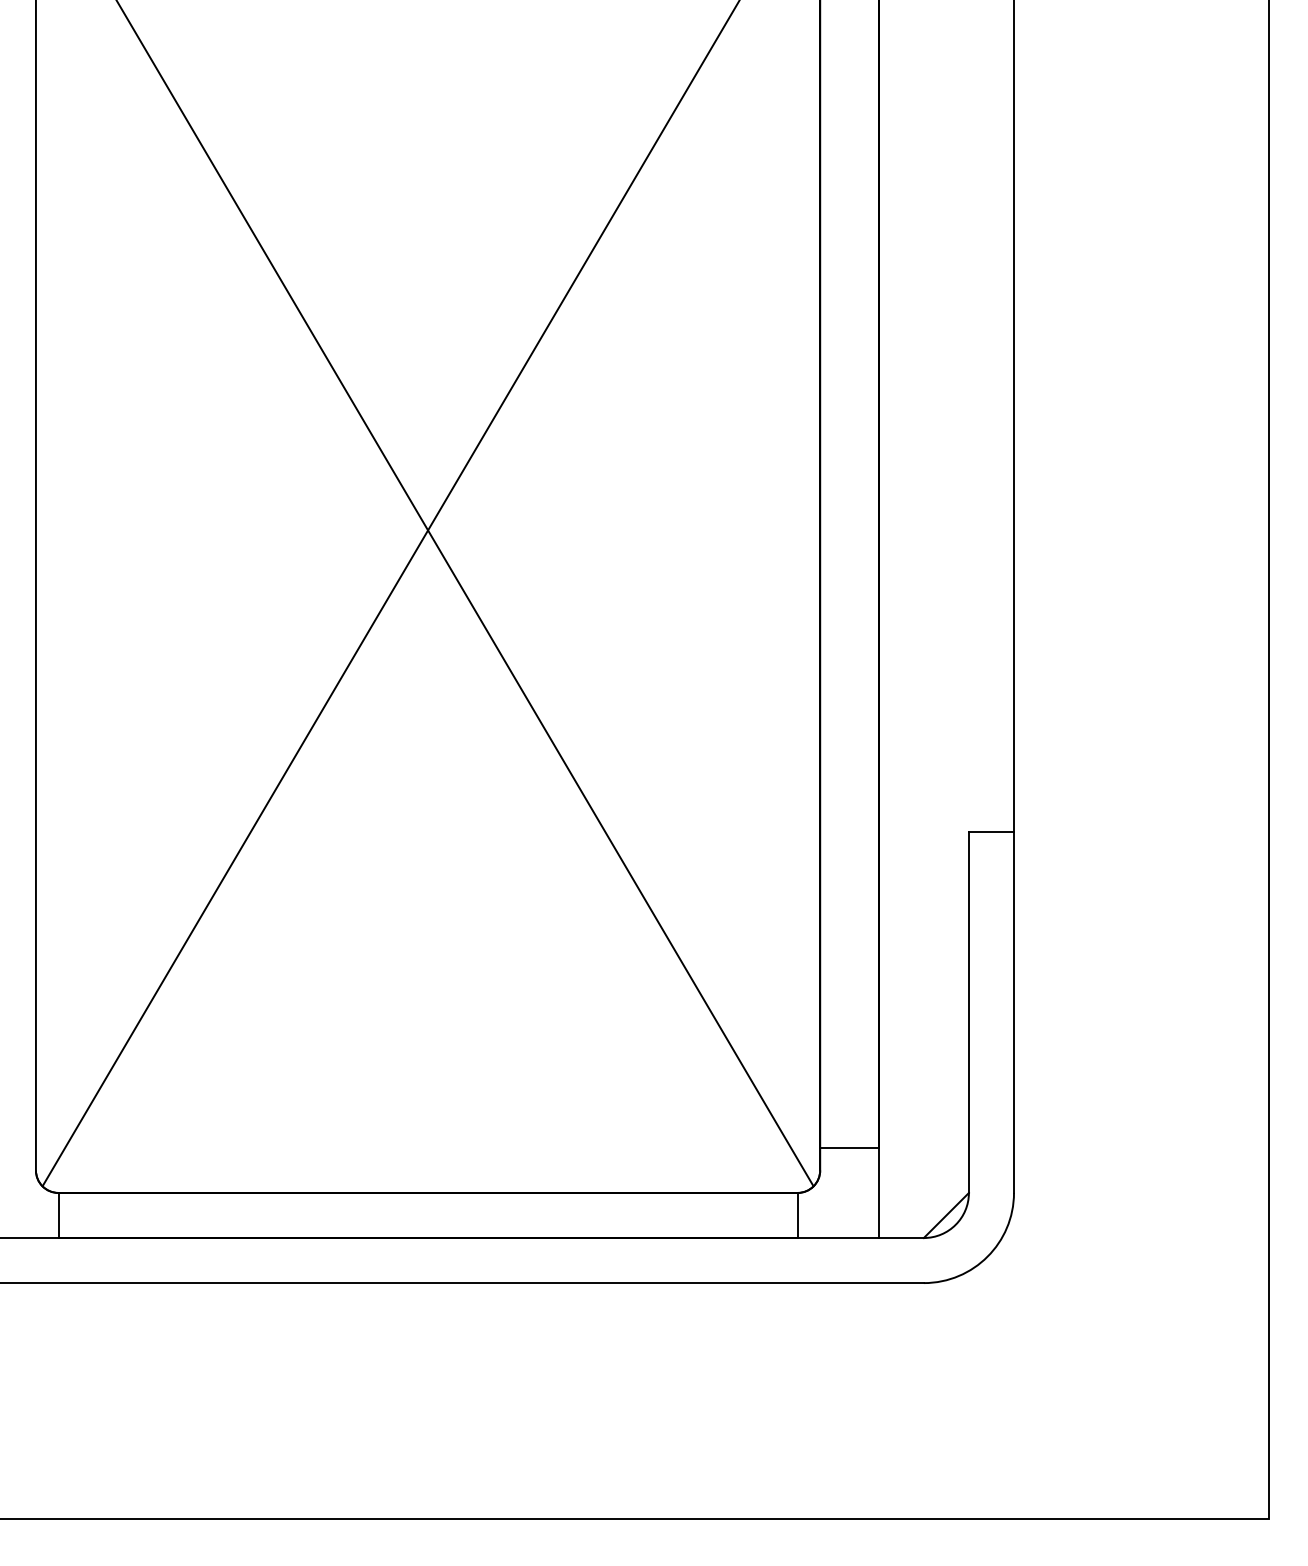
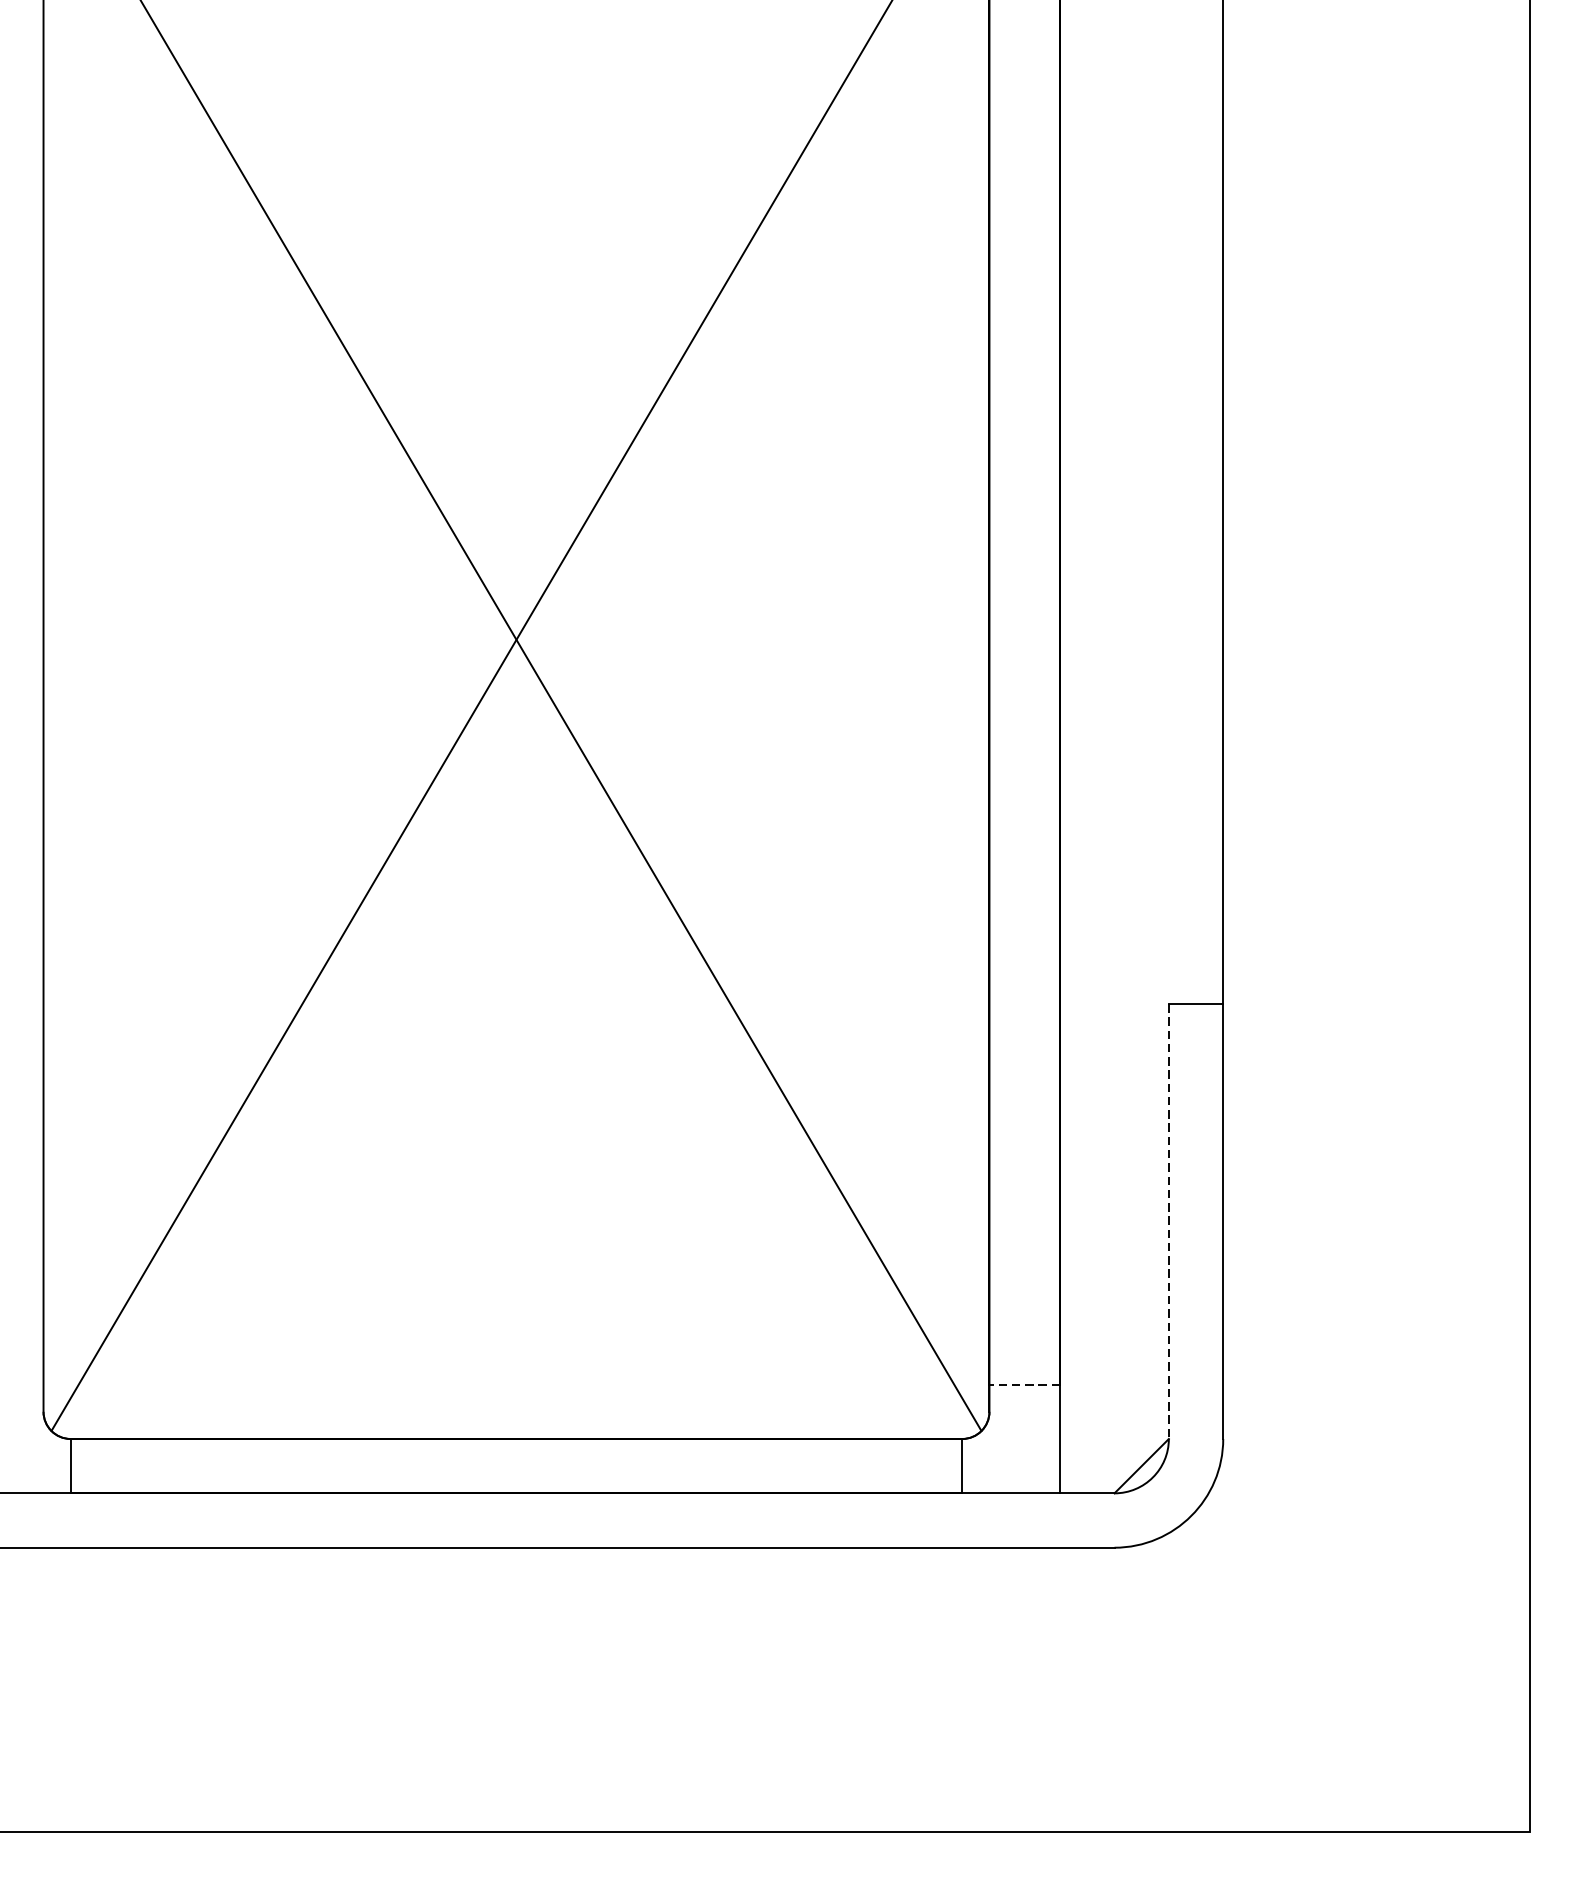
line: (968, 1013) -> (1168, 1222), solid -> dashed
line: (849, 1147) -> (1024, 1384), solid -> dashed

